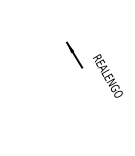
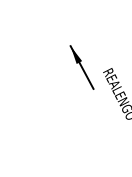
part: (74, 54) -> (81, 66), size x1.43

